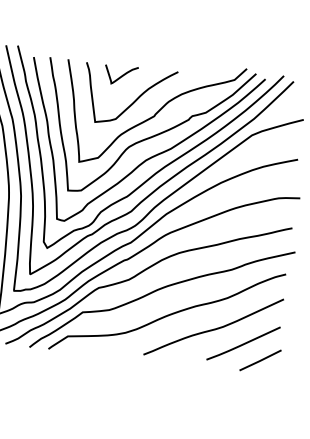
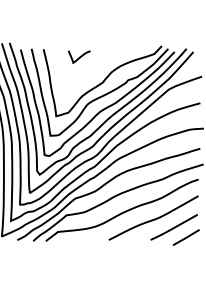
curve: (134, 99) -> (89, 72), removed

